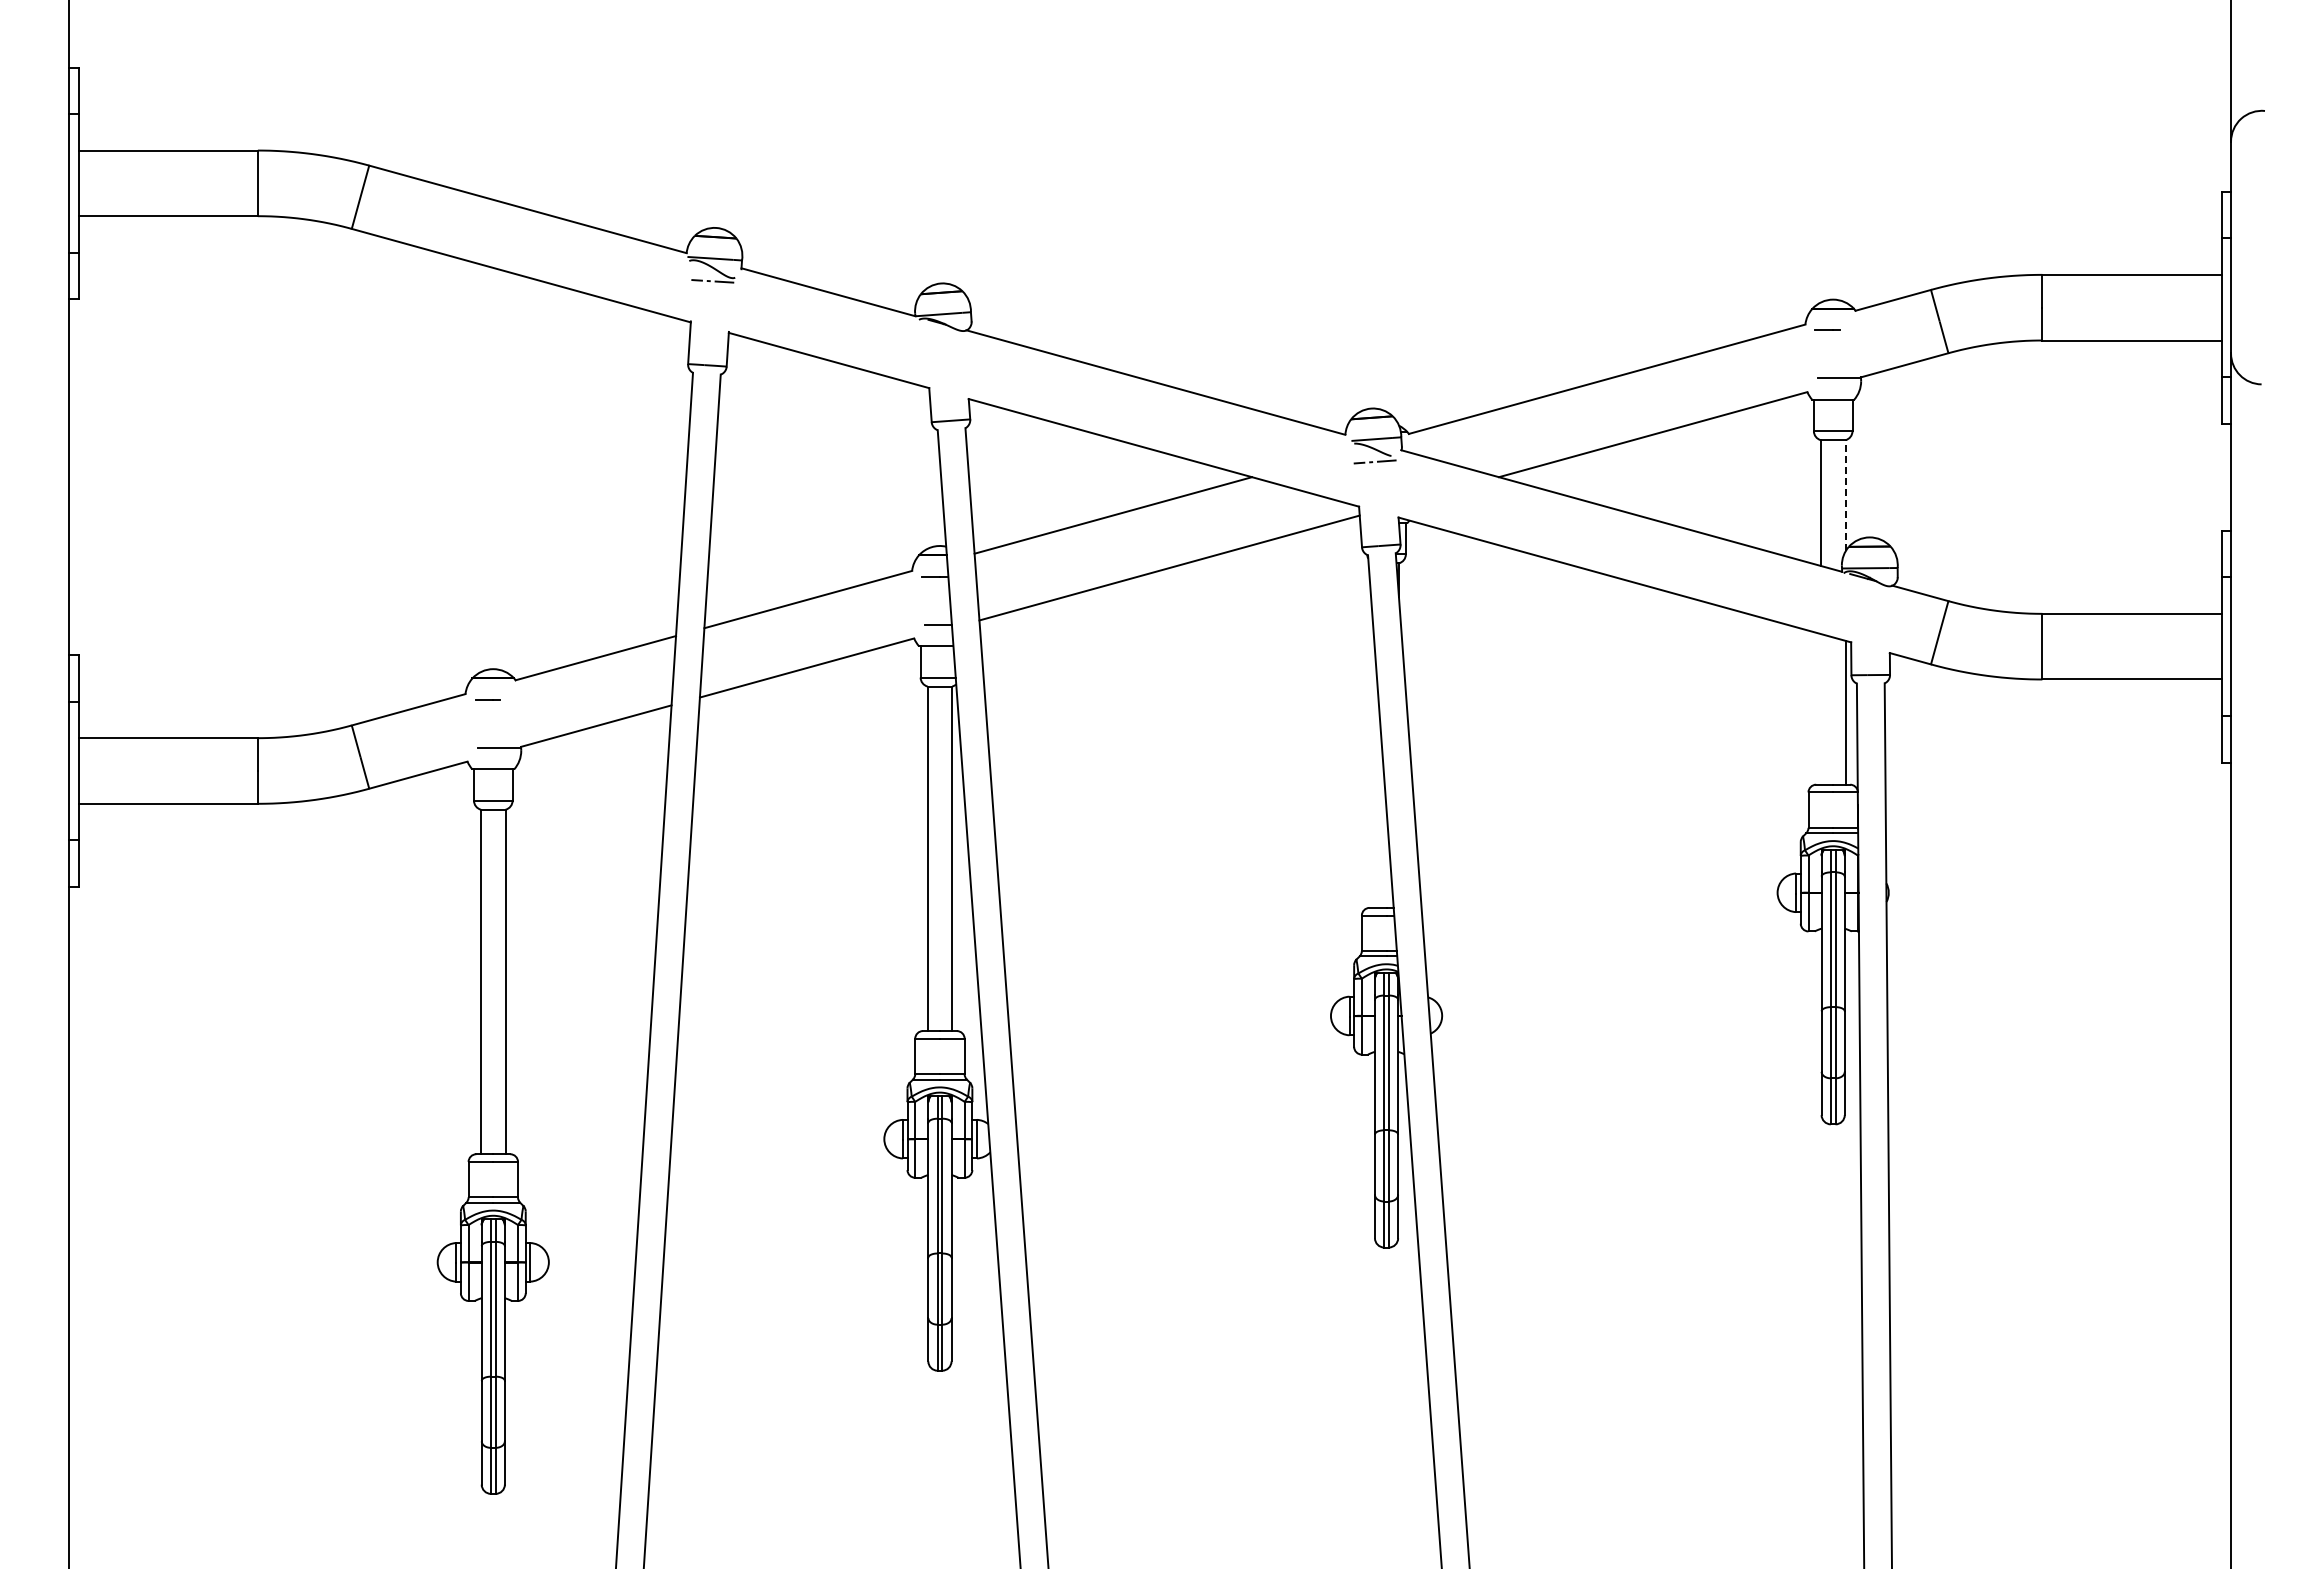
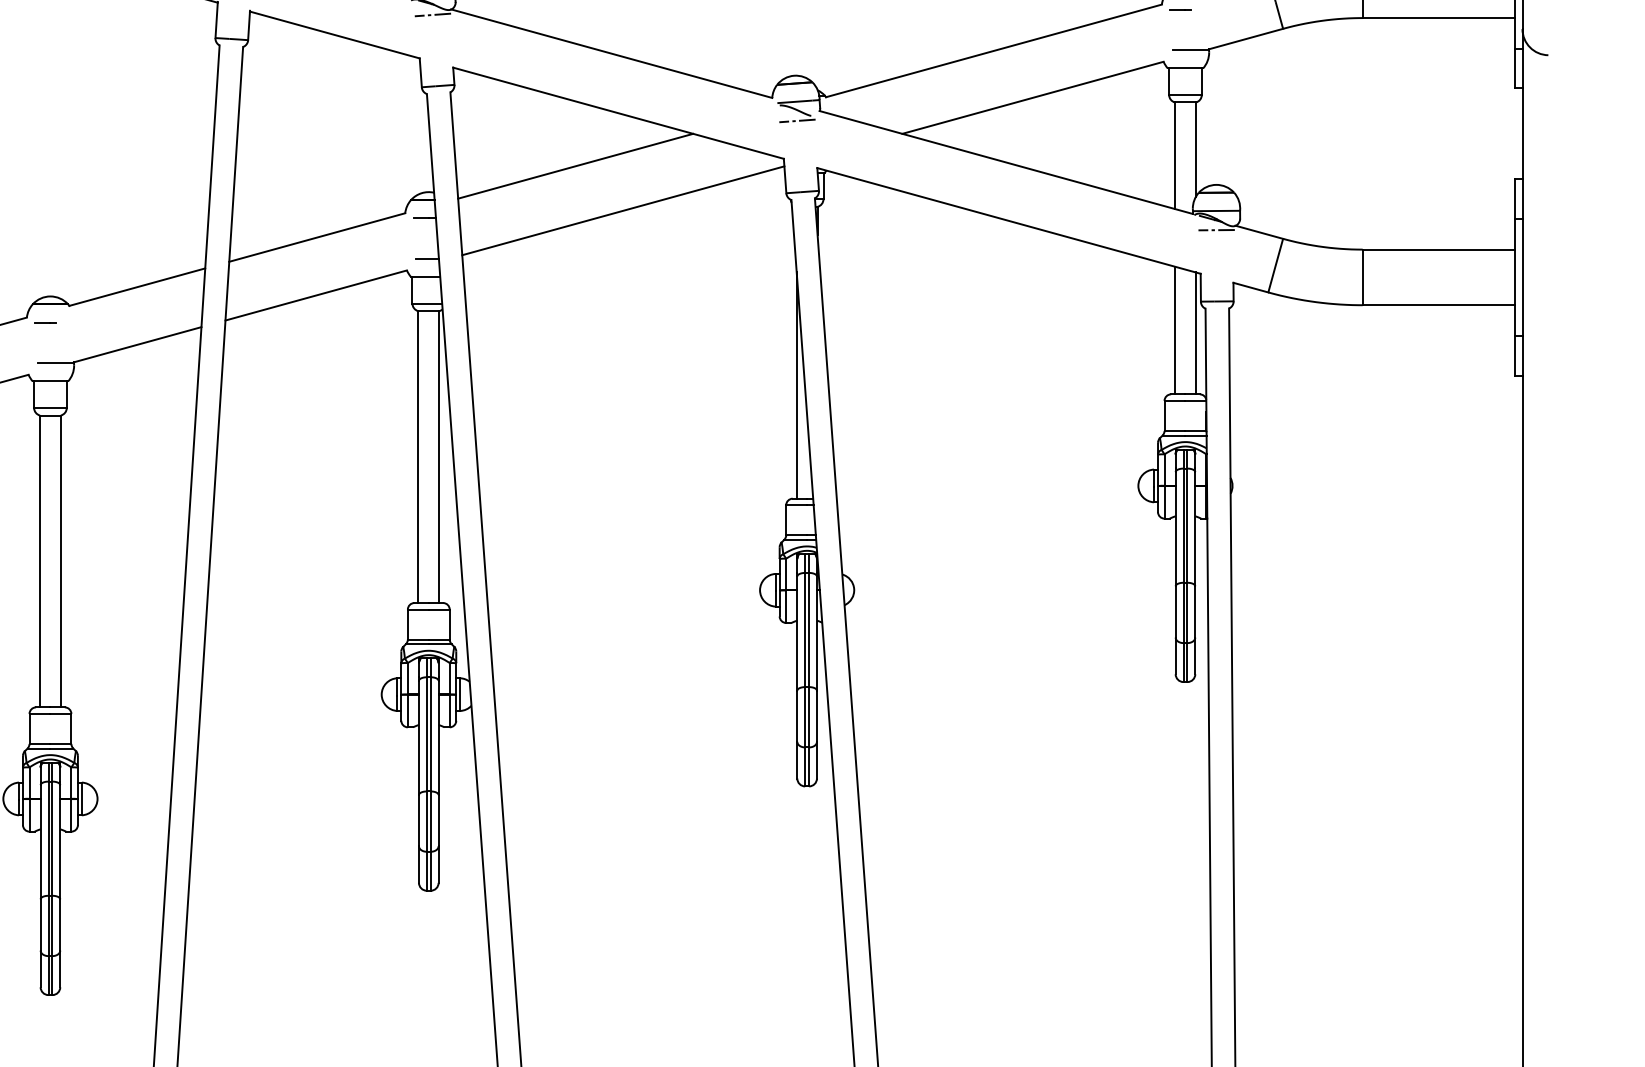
line: (944, 336) -> (432, 14), added
line: (1845, 495) -> (1195, 149), dashed -> solid
line: (1869, 590) -> (1216, 229), added
line: (1820, 709) -> (1174, 330), added
line: (1374, 773) -> (796, 384), added

